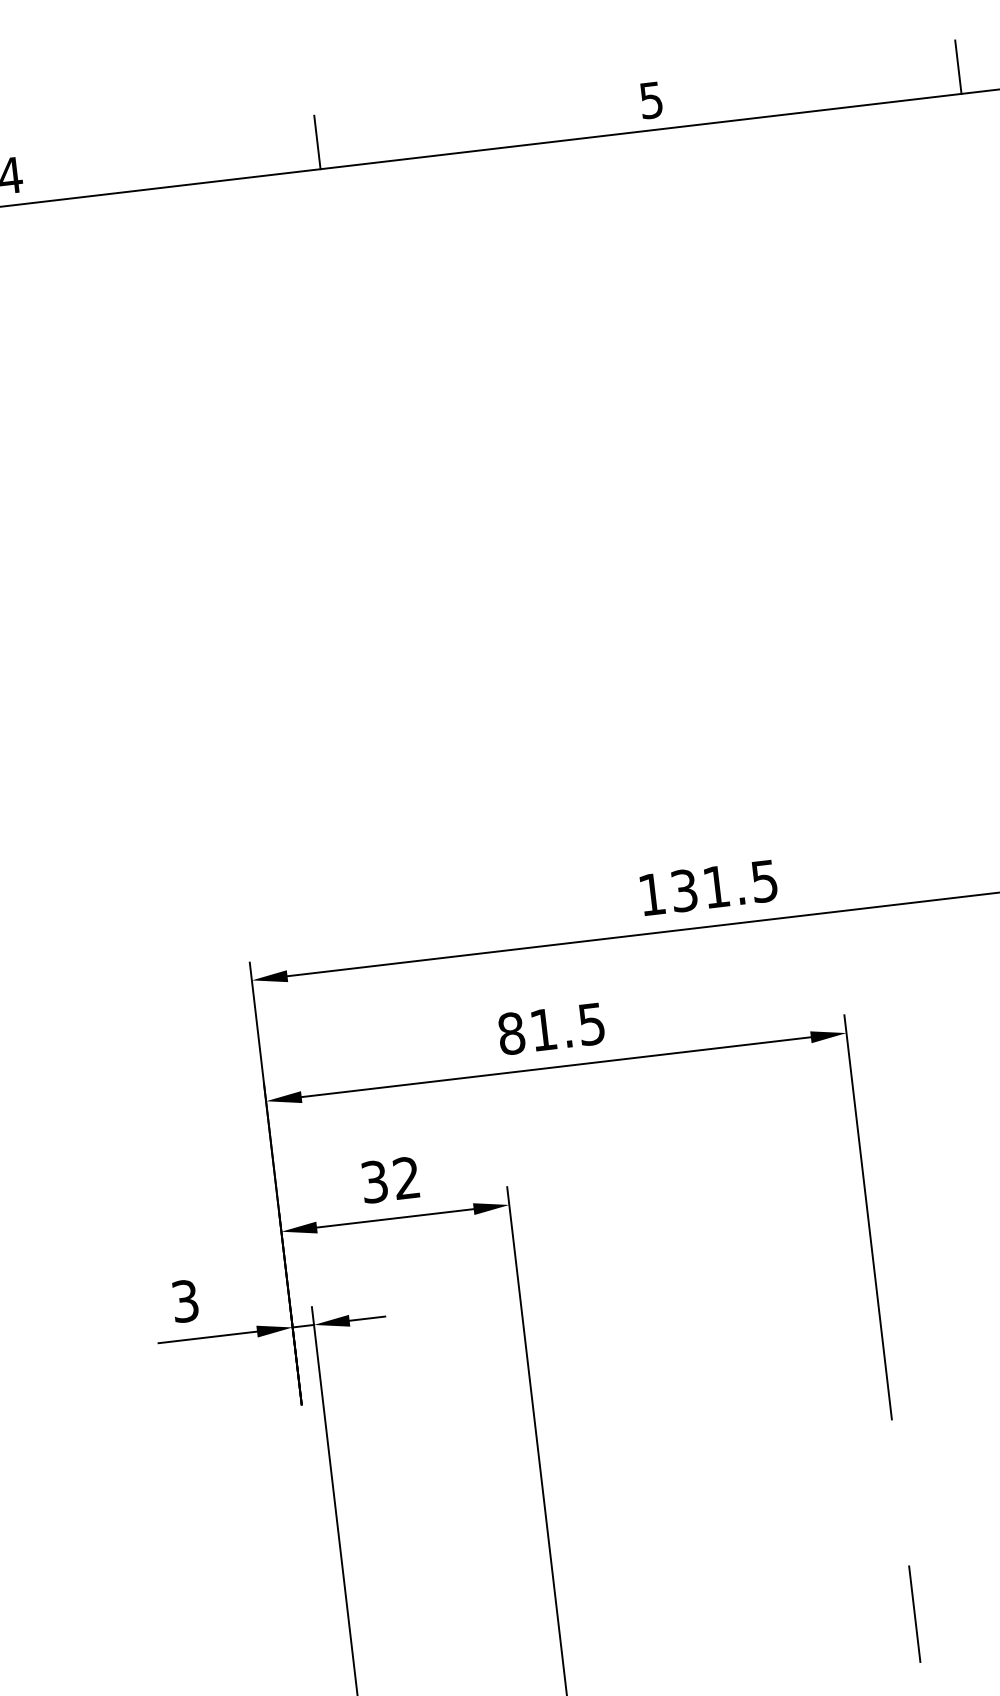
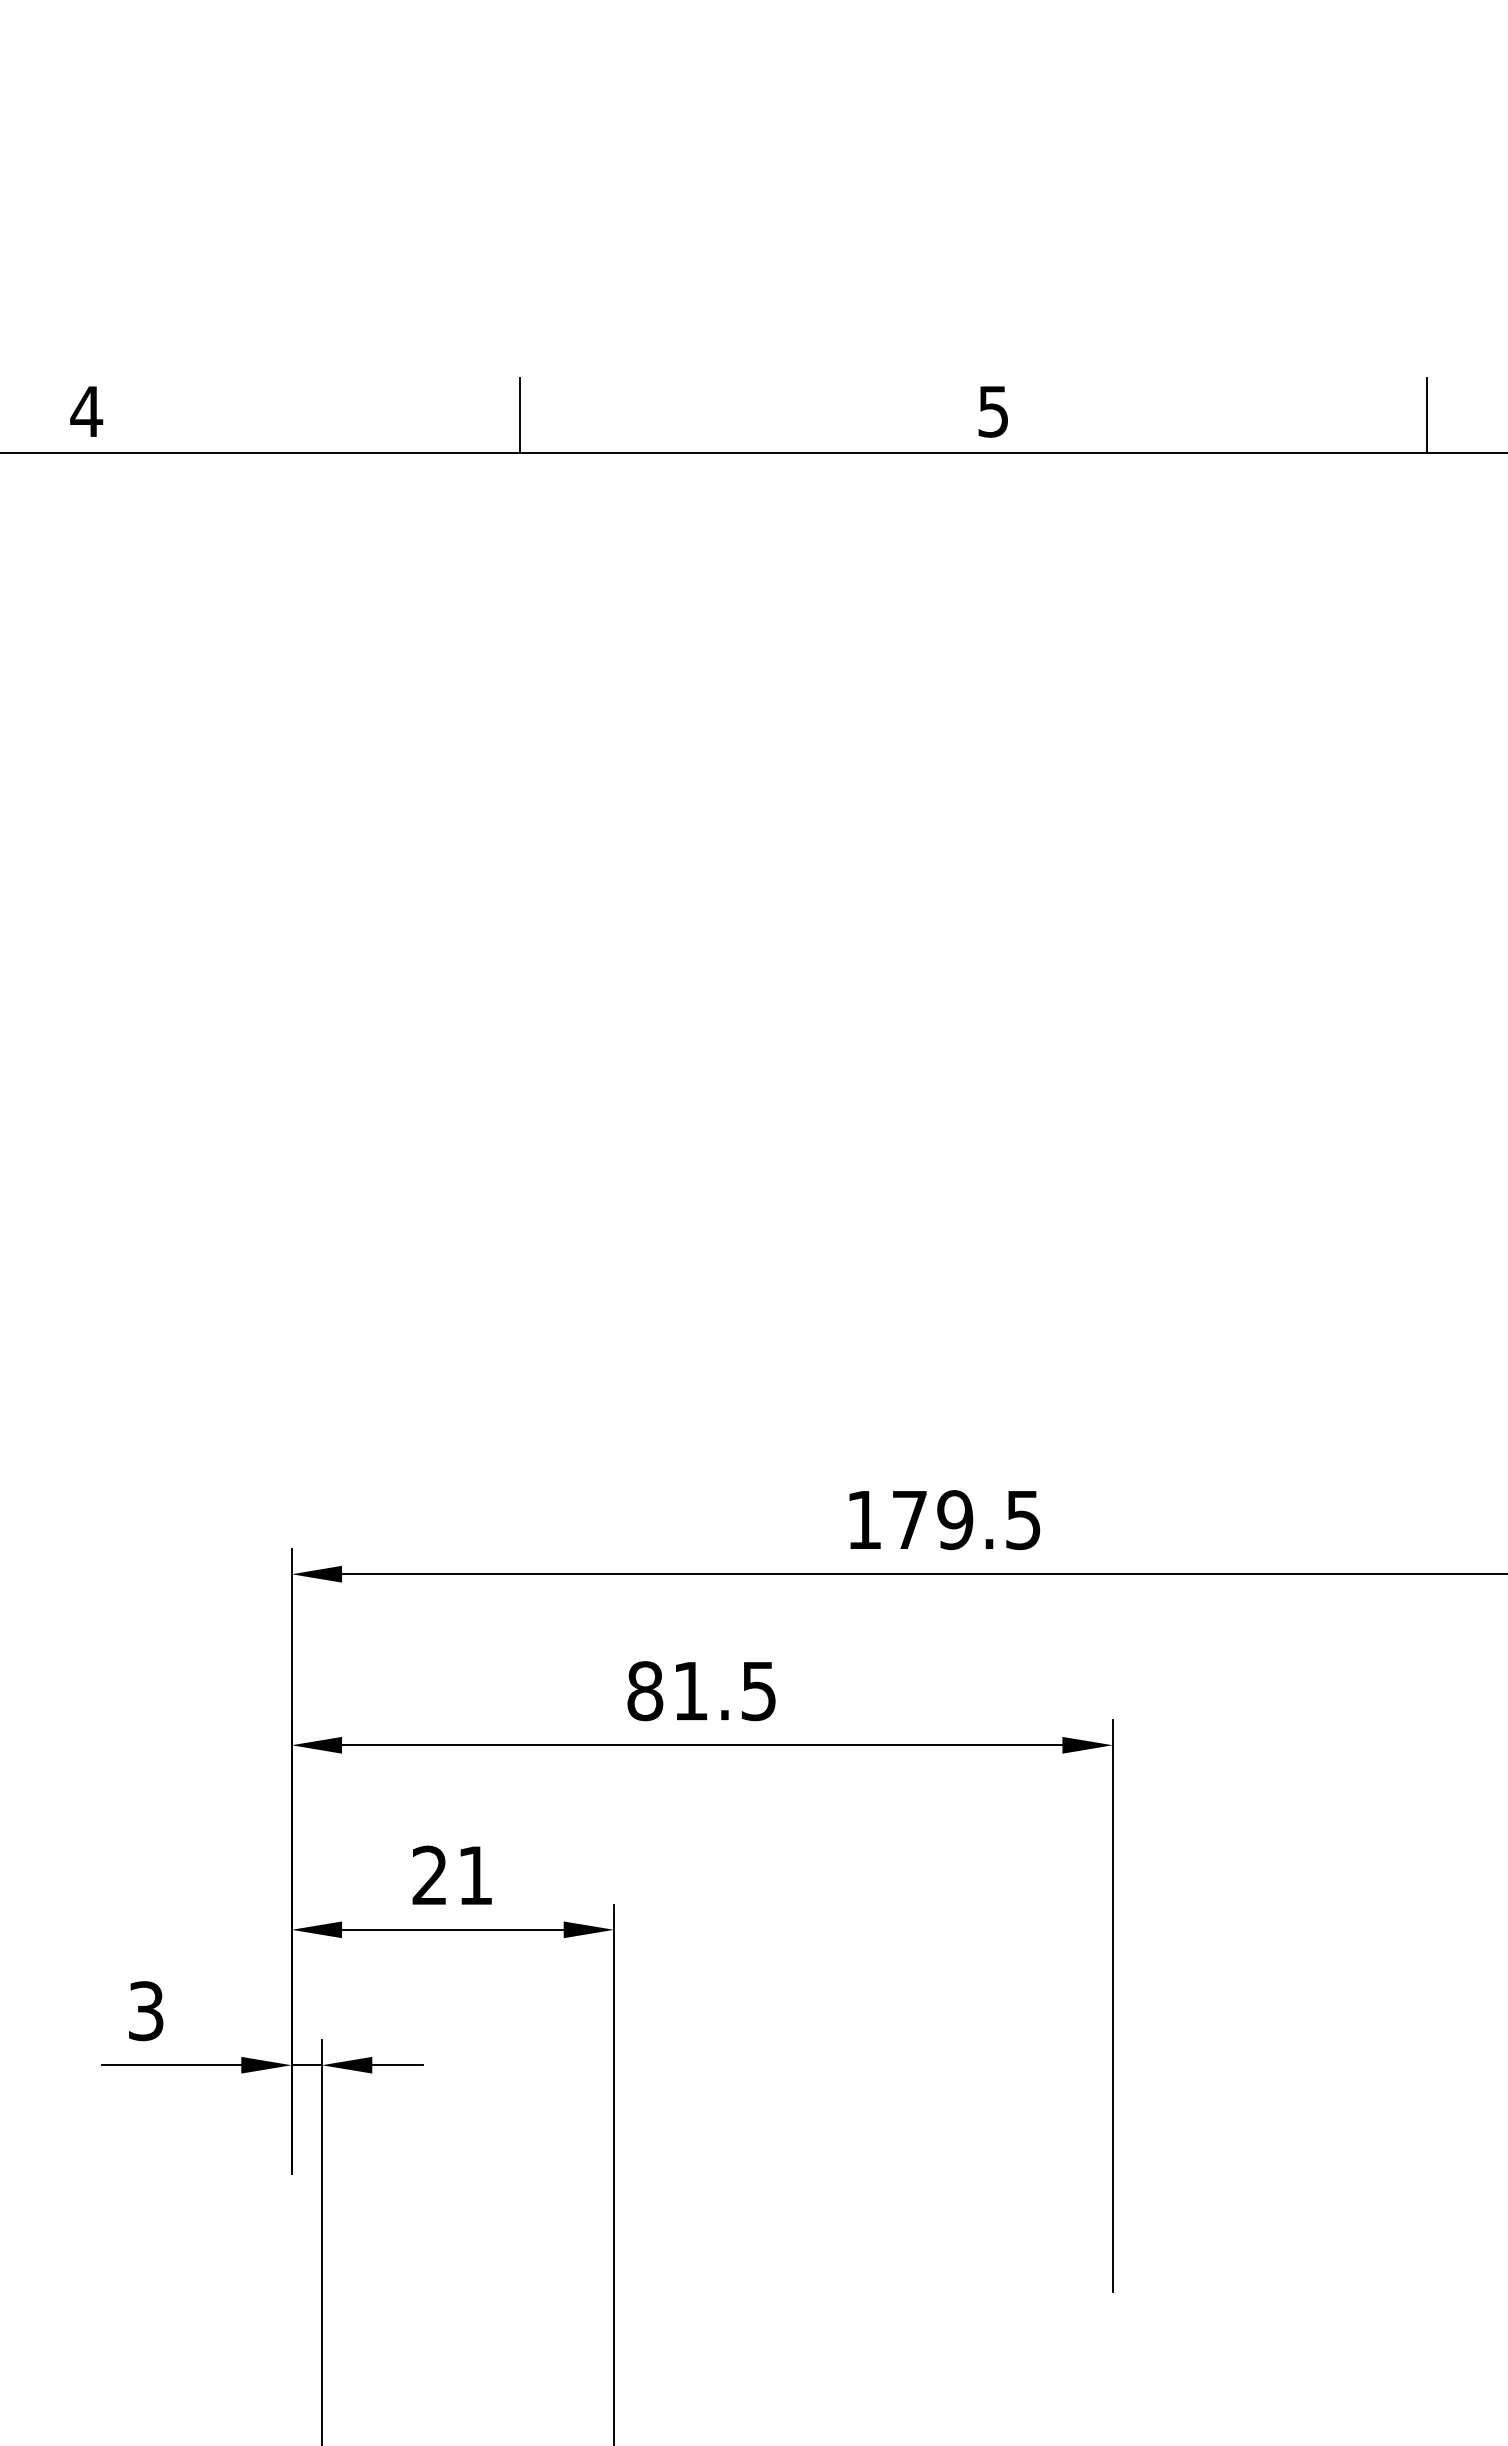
text: (700, 889) -> (932, 1520), 131.5 -> 179.5
text: (389, 1180) -> (451, 1875), 32 -> 21

